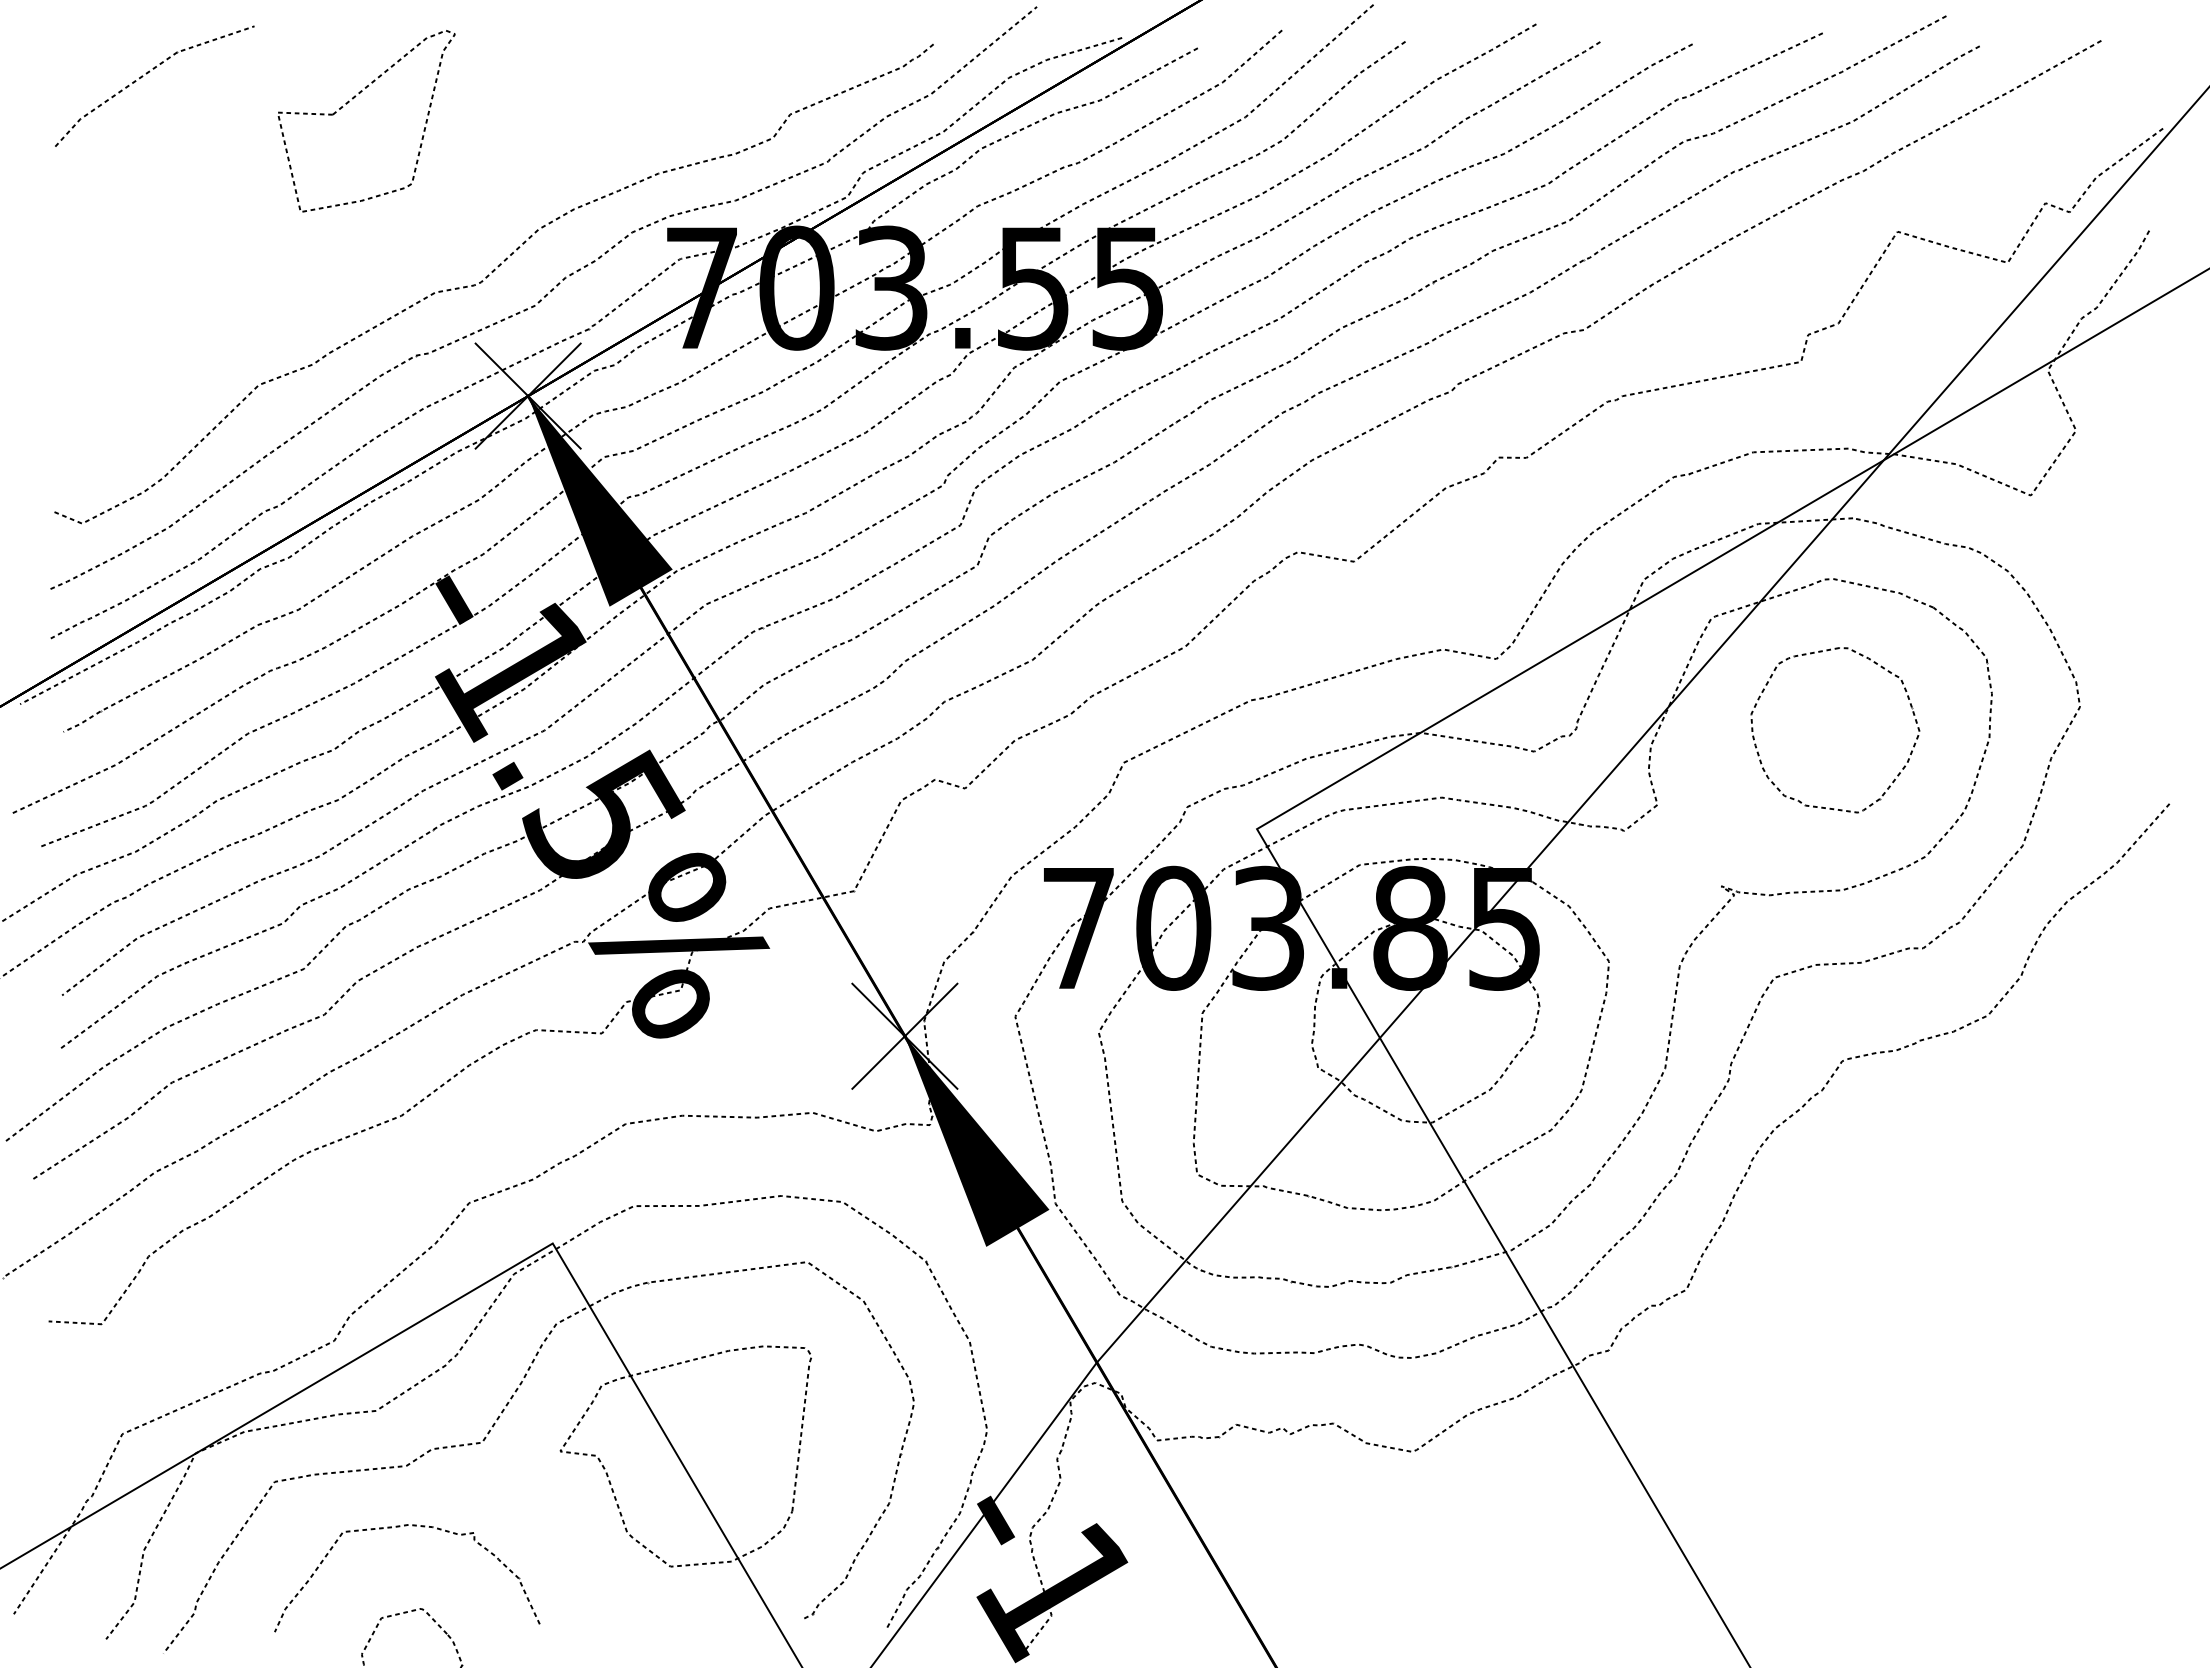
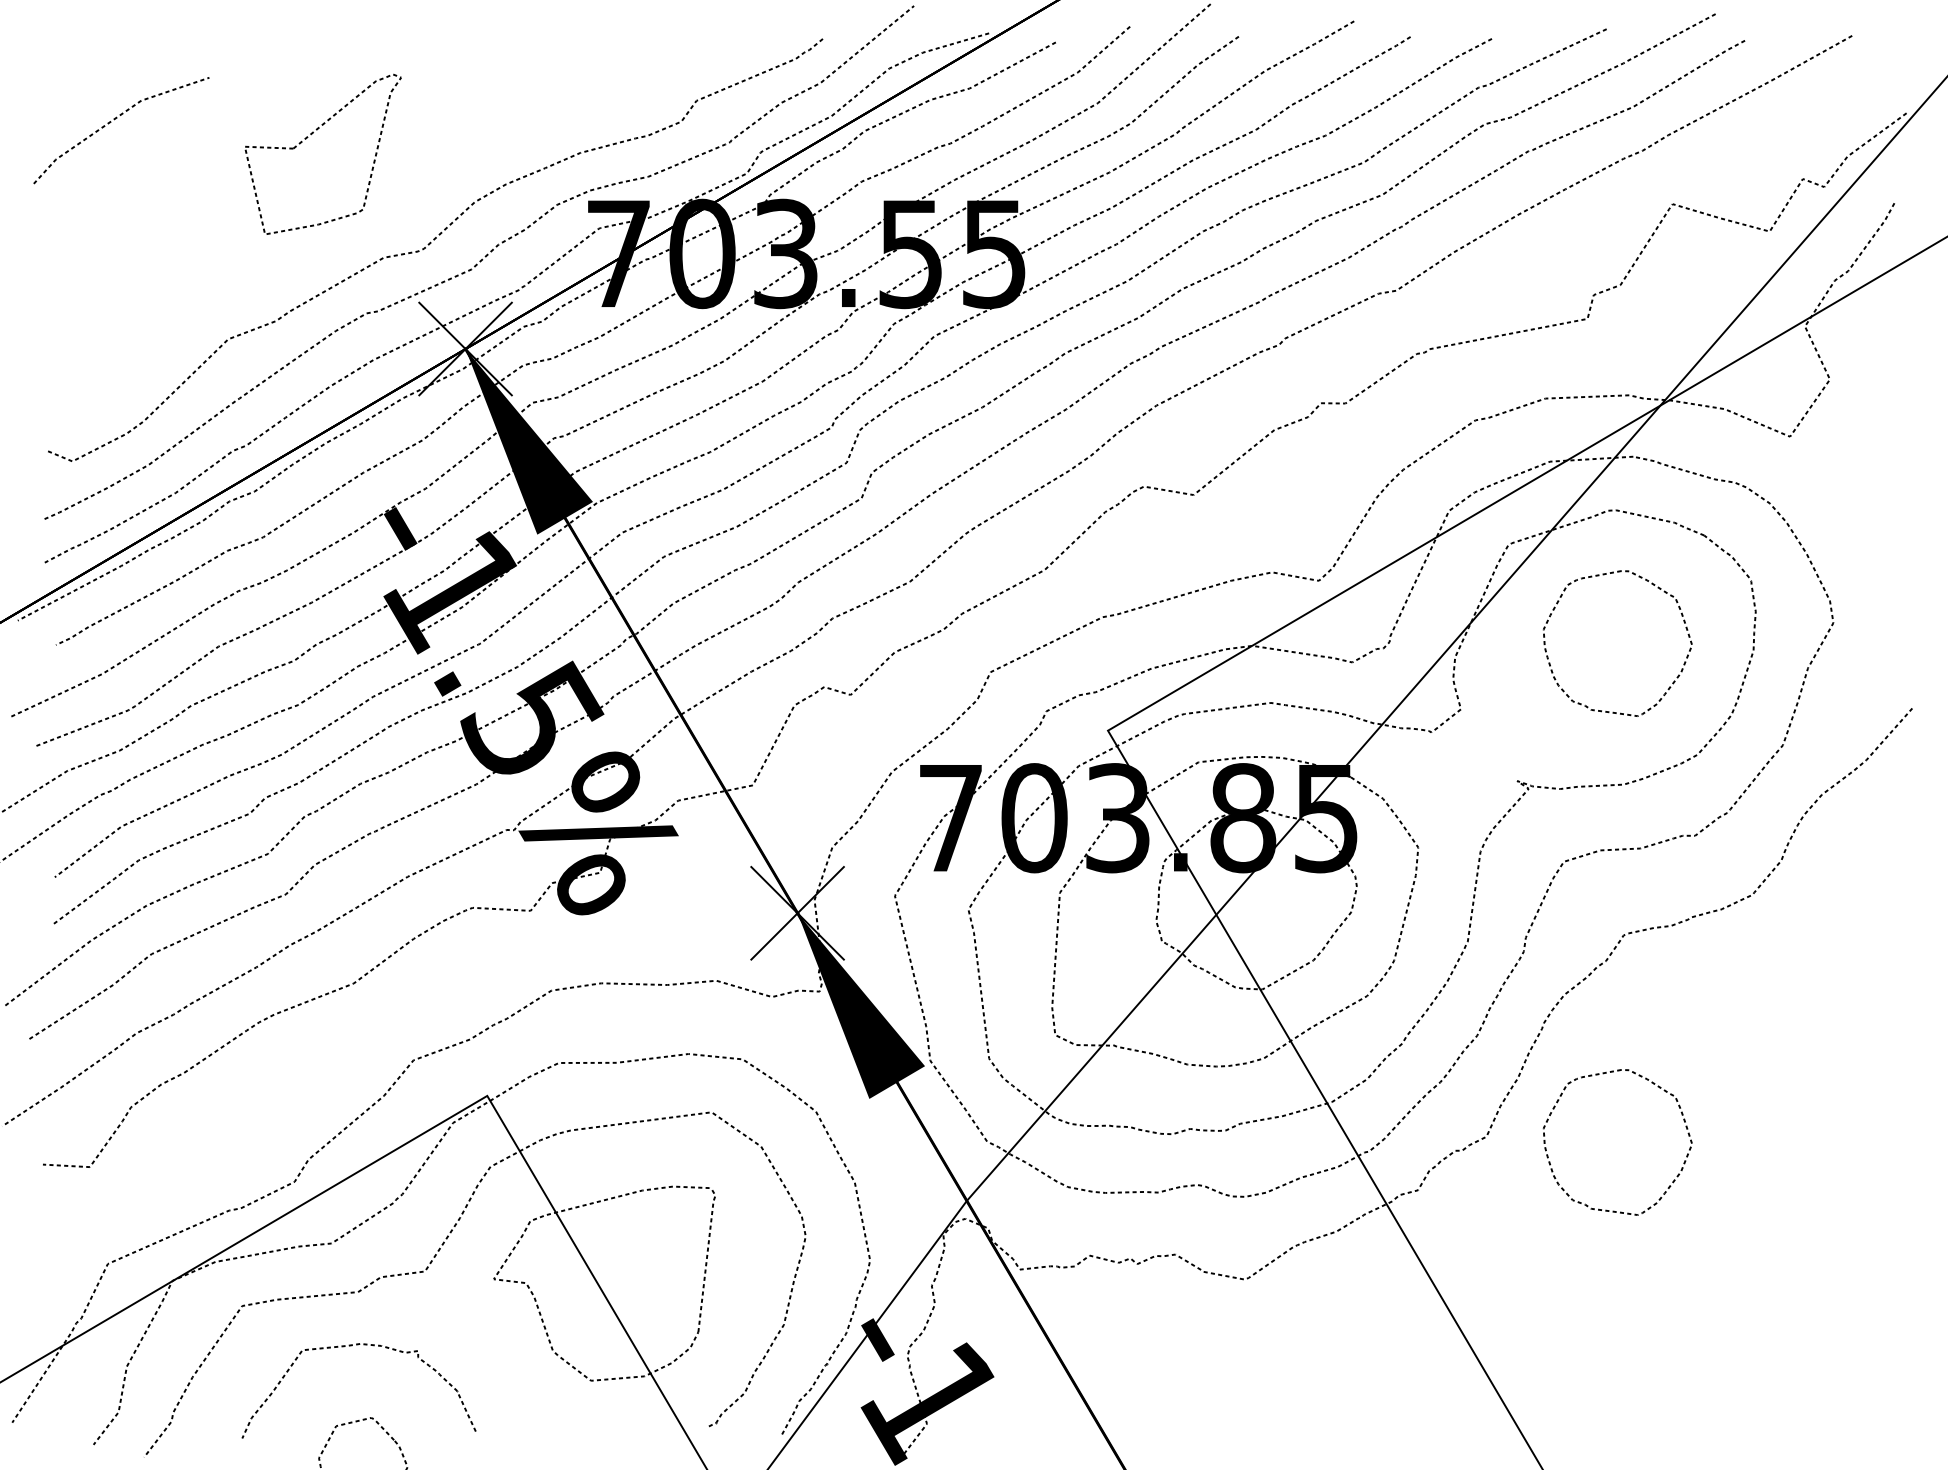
line: (148, 73) -> (115, 119), moved
part: (348, 103) -> (307, 138), moved
part: (1897, 1340) -> (1672, 1181), added

